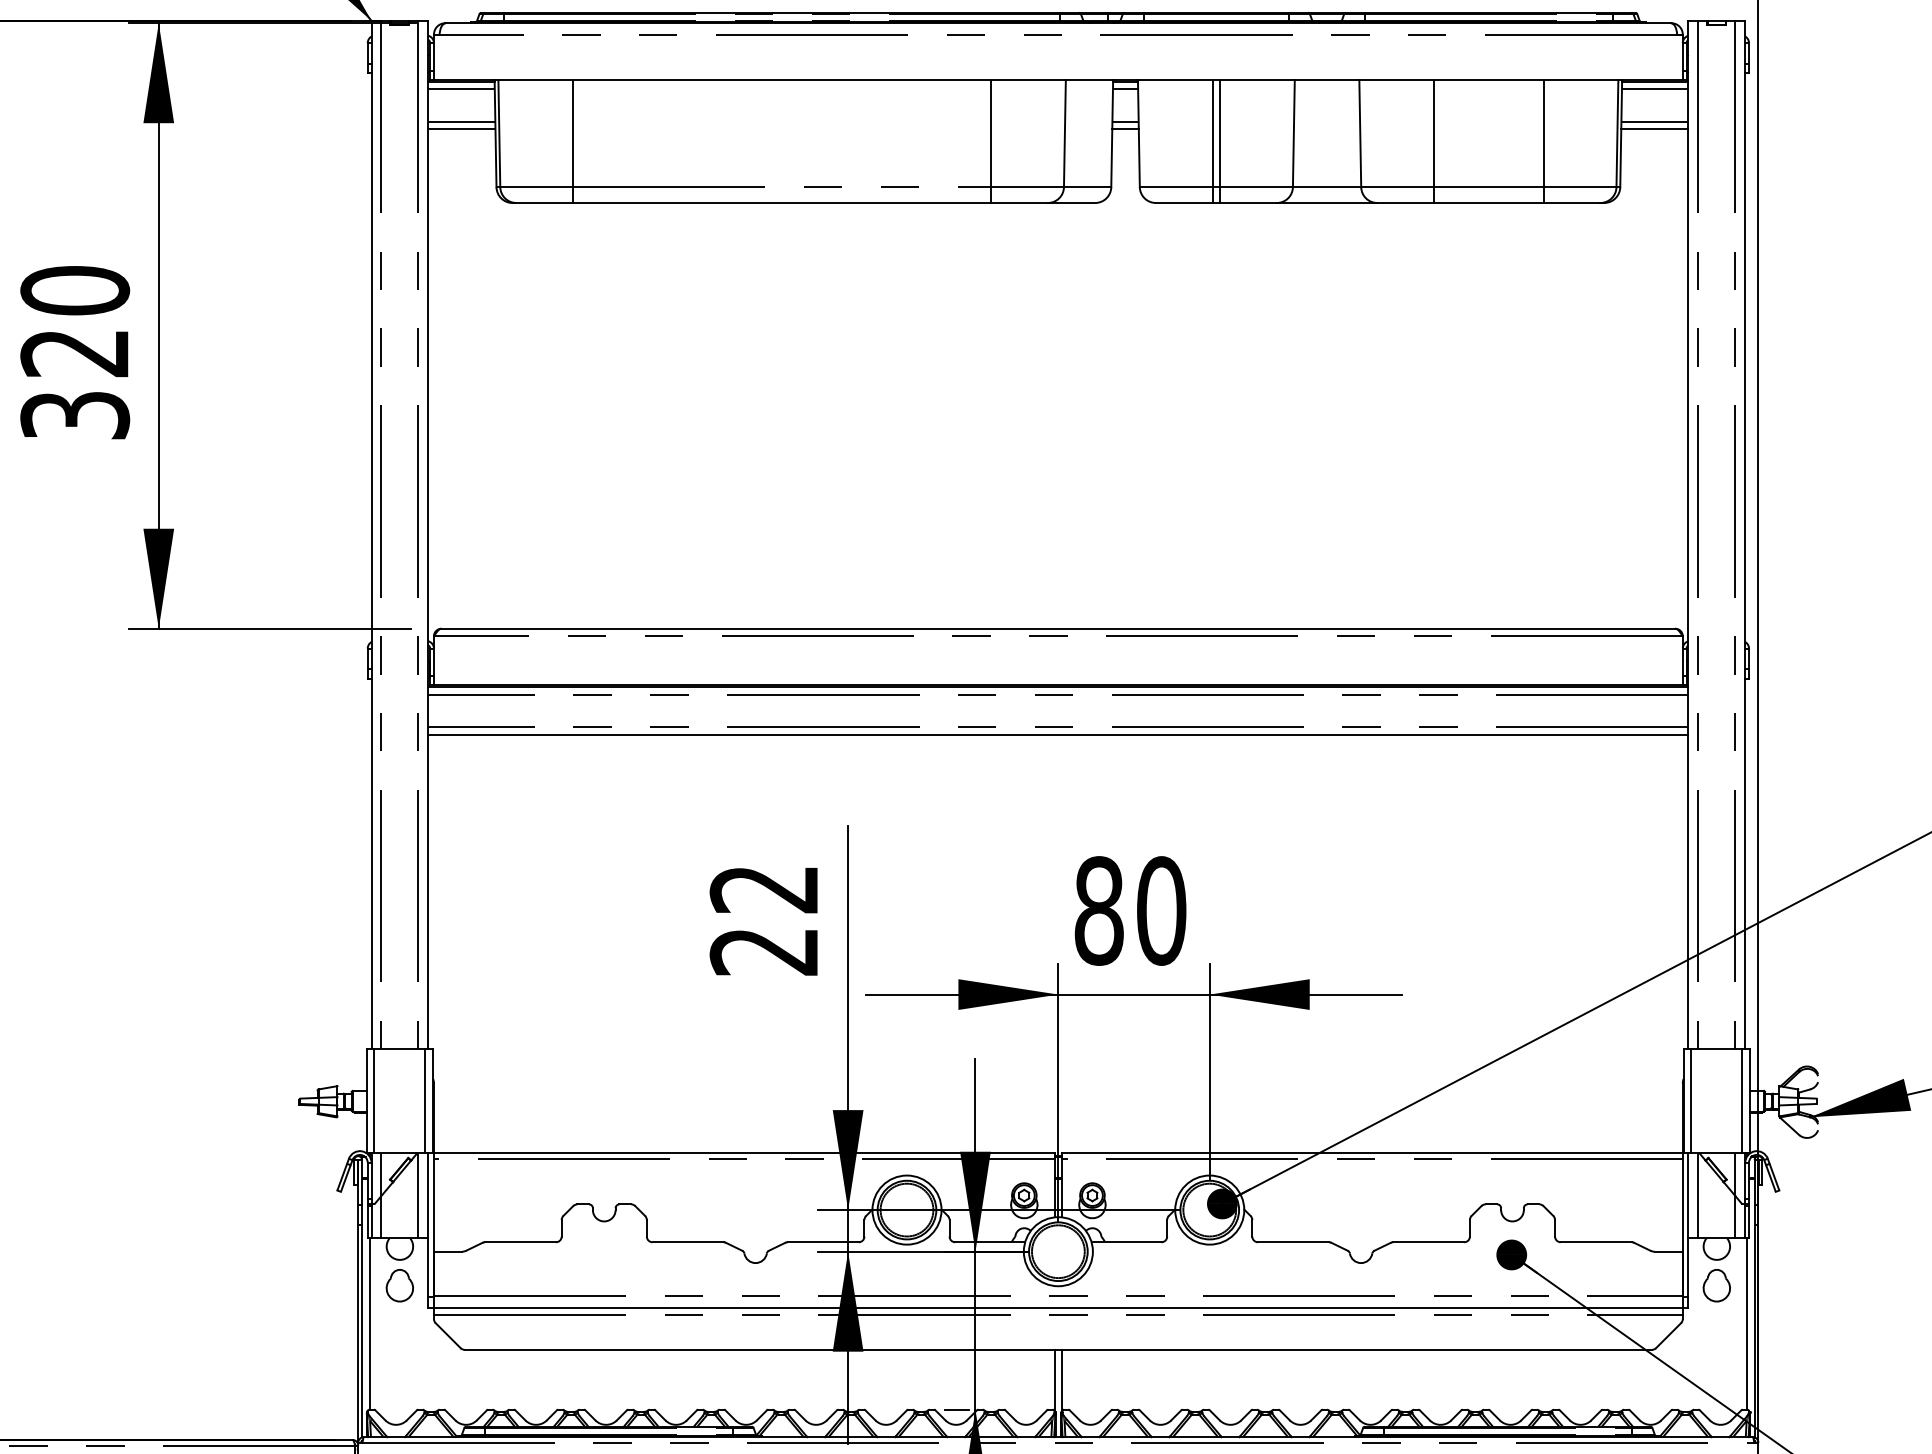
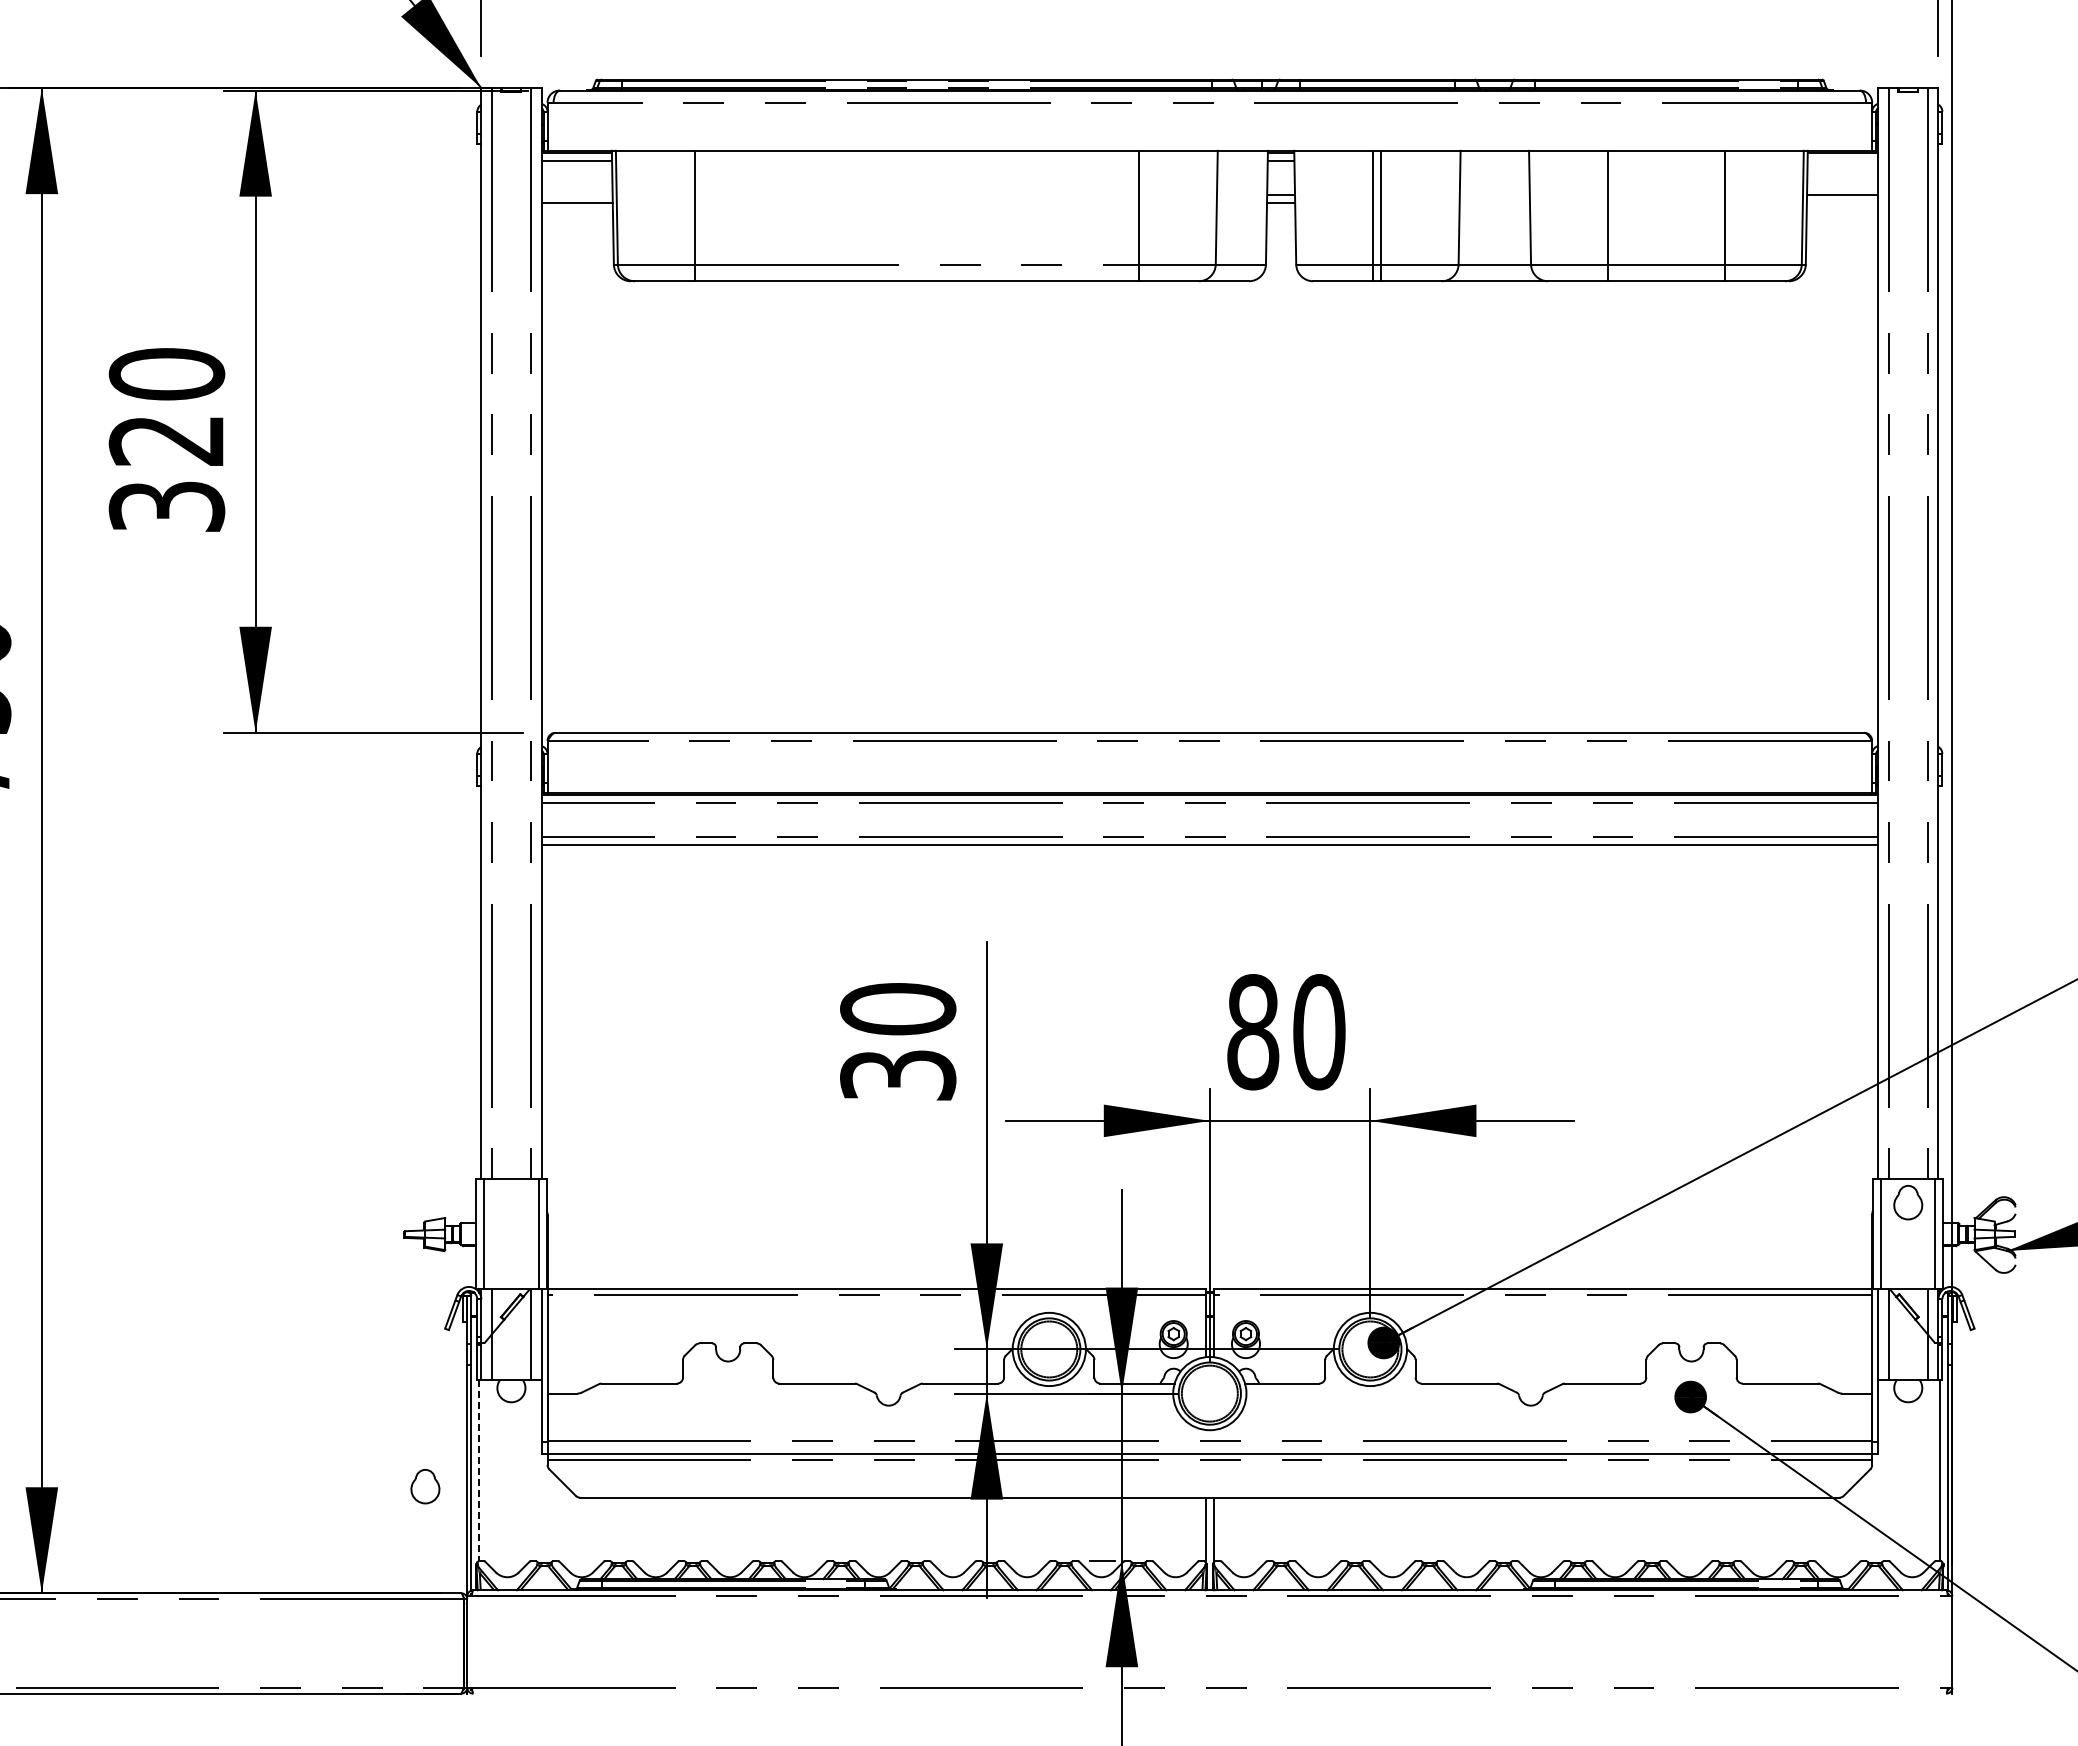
line: (1654, 89) -> (1842, 160), removed
line: (461, 121) -> (576, 194), removed
line: (1654, 129) -> (1842, 203), removed
text: (764, 919) -> (898, 1041), 22 -> 30
part: (399, 1285) -> (425, 1486), moved
part: (1717, 1285) -> (1908, 1202), moved
line: (369, 1324) -> (479, 1470), solid -> dashed

